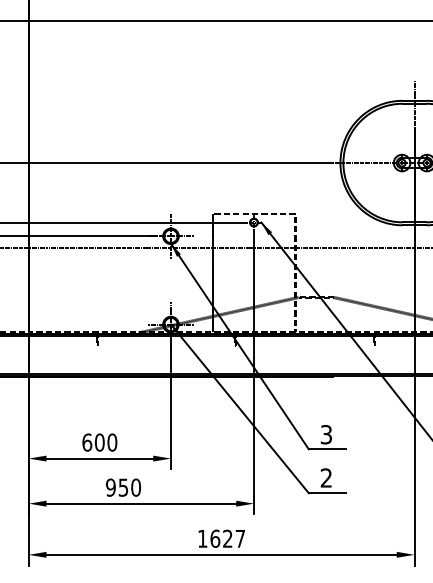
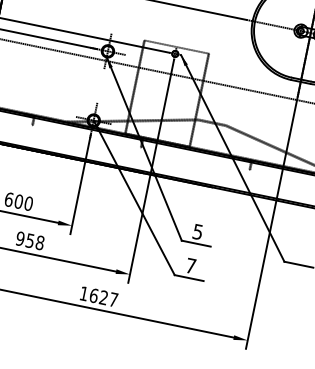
text: (326, 434) -> (198, 231), 3 -> 5
text: (325, 477) -> (190, 265), 2 -> 7
text: (136, 487) -> (40, 242), 950 -> 958

